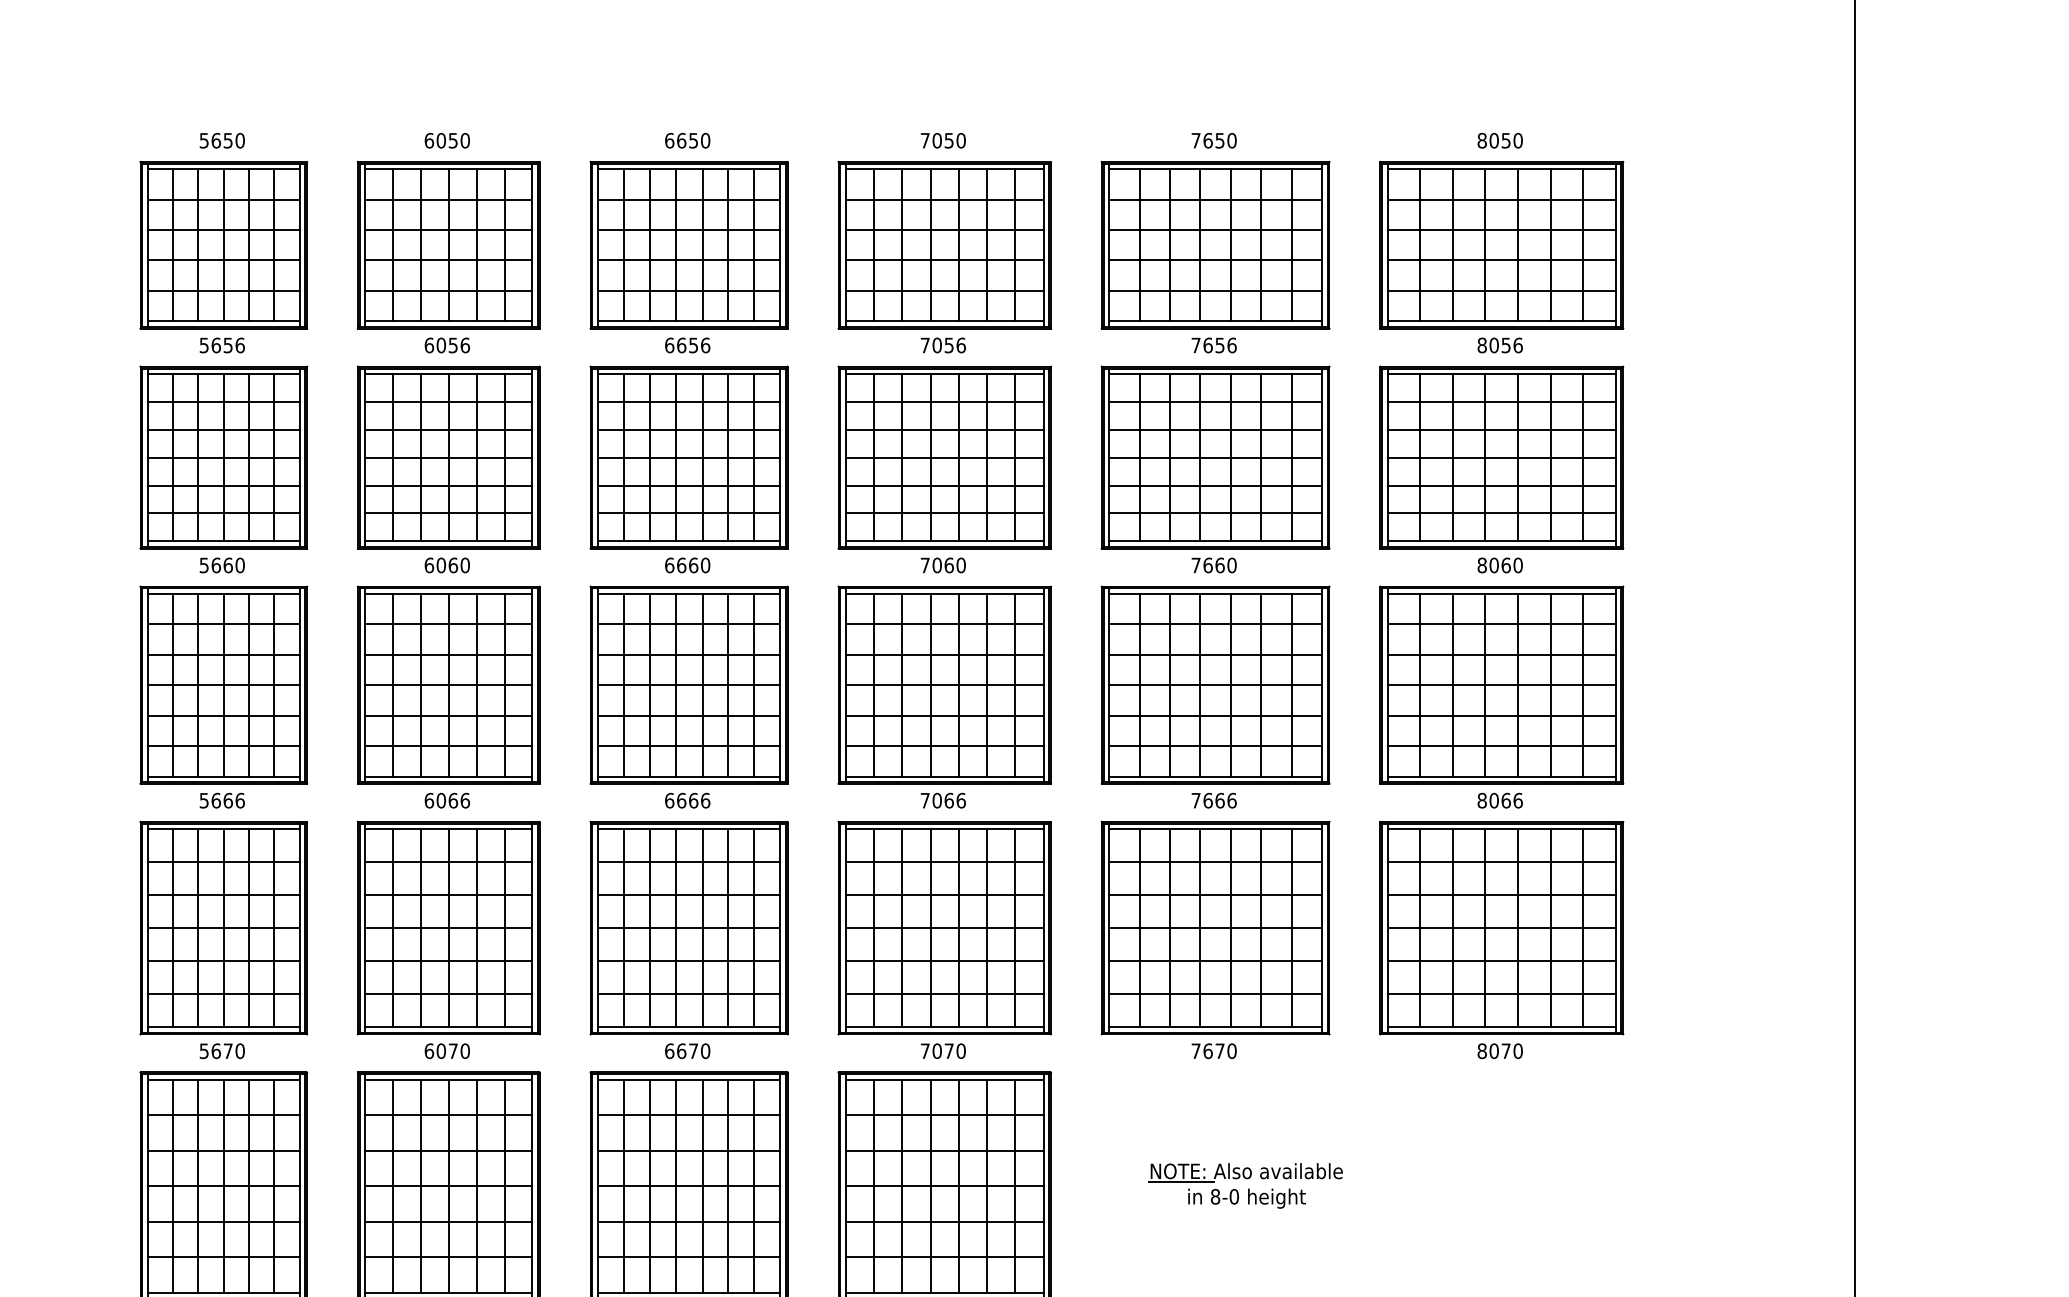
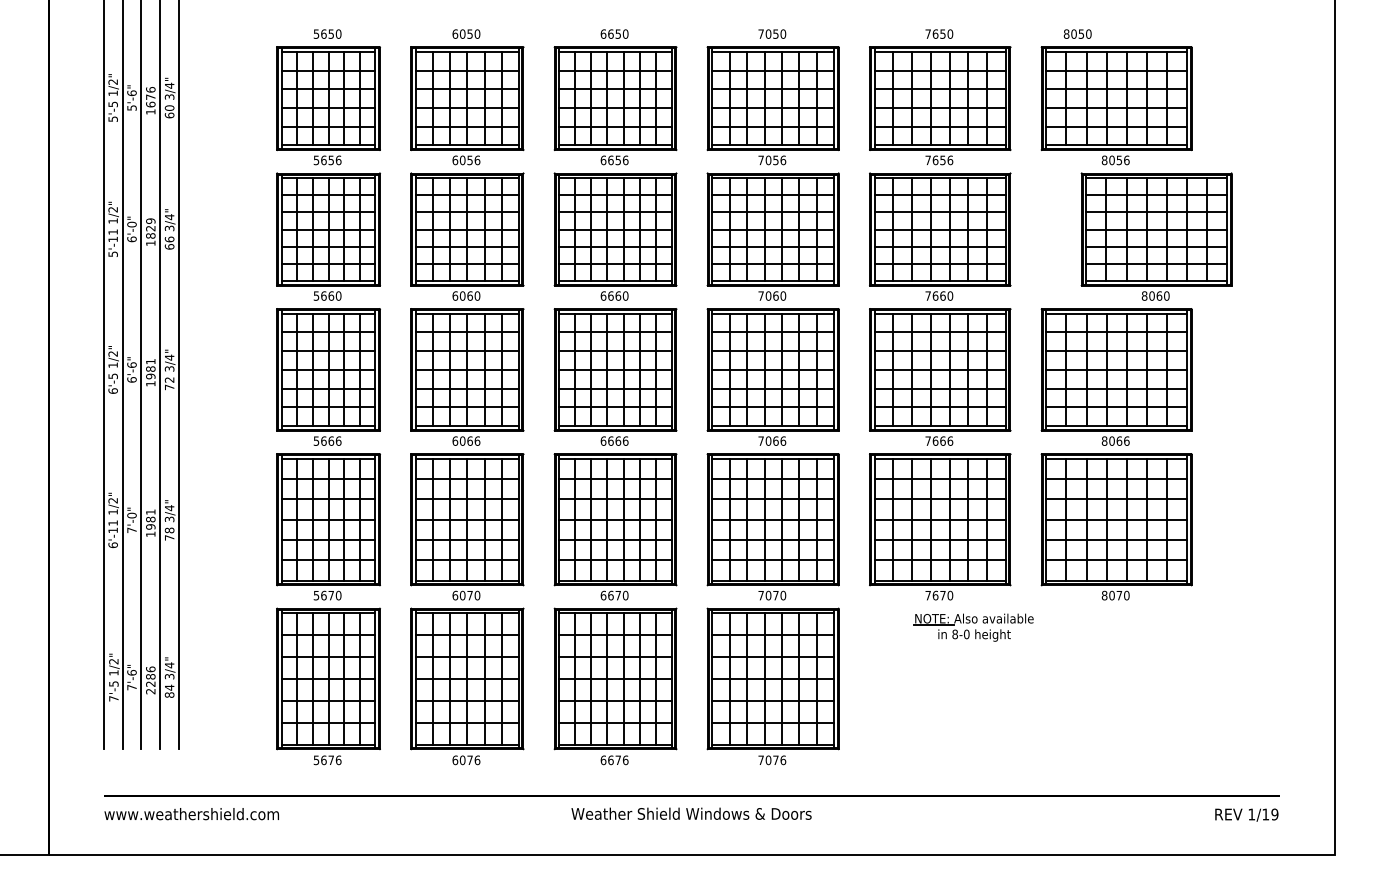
text: (1499, 139) -> (1077, 33), moved
part: (1501, 468) -> (1156, 236), moved
part: (1245, 1185) -> (973, 627), moved

